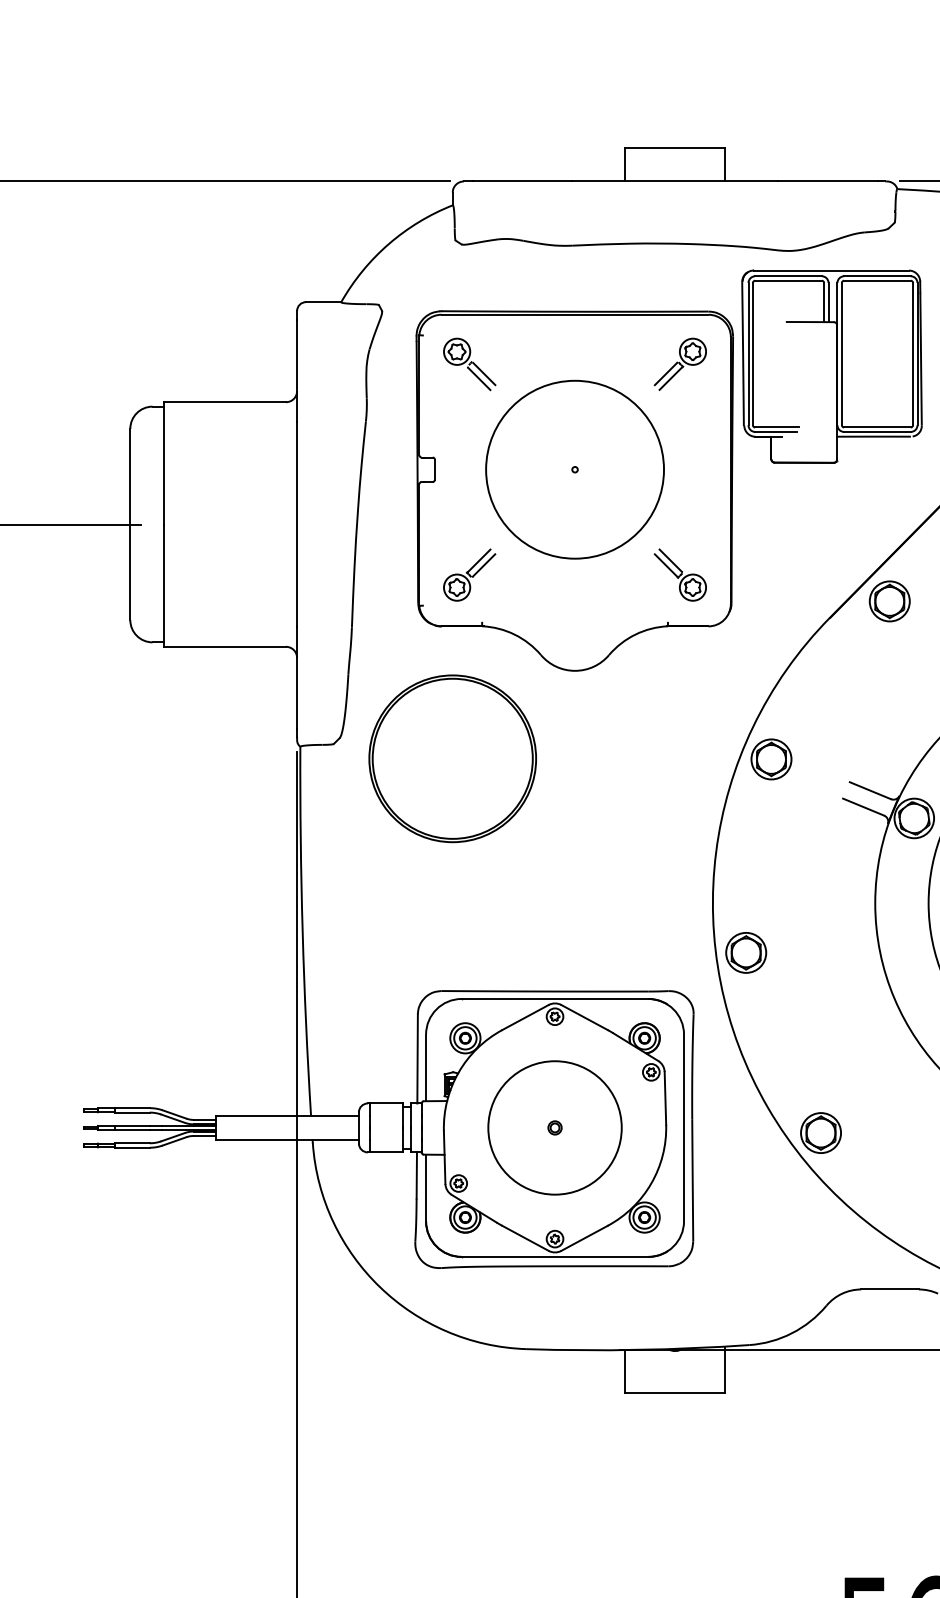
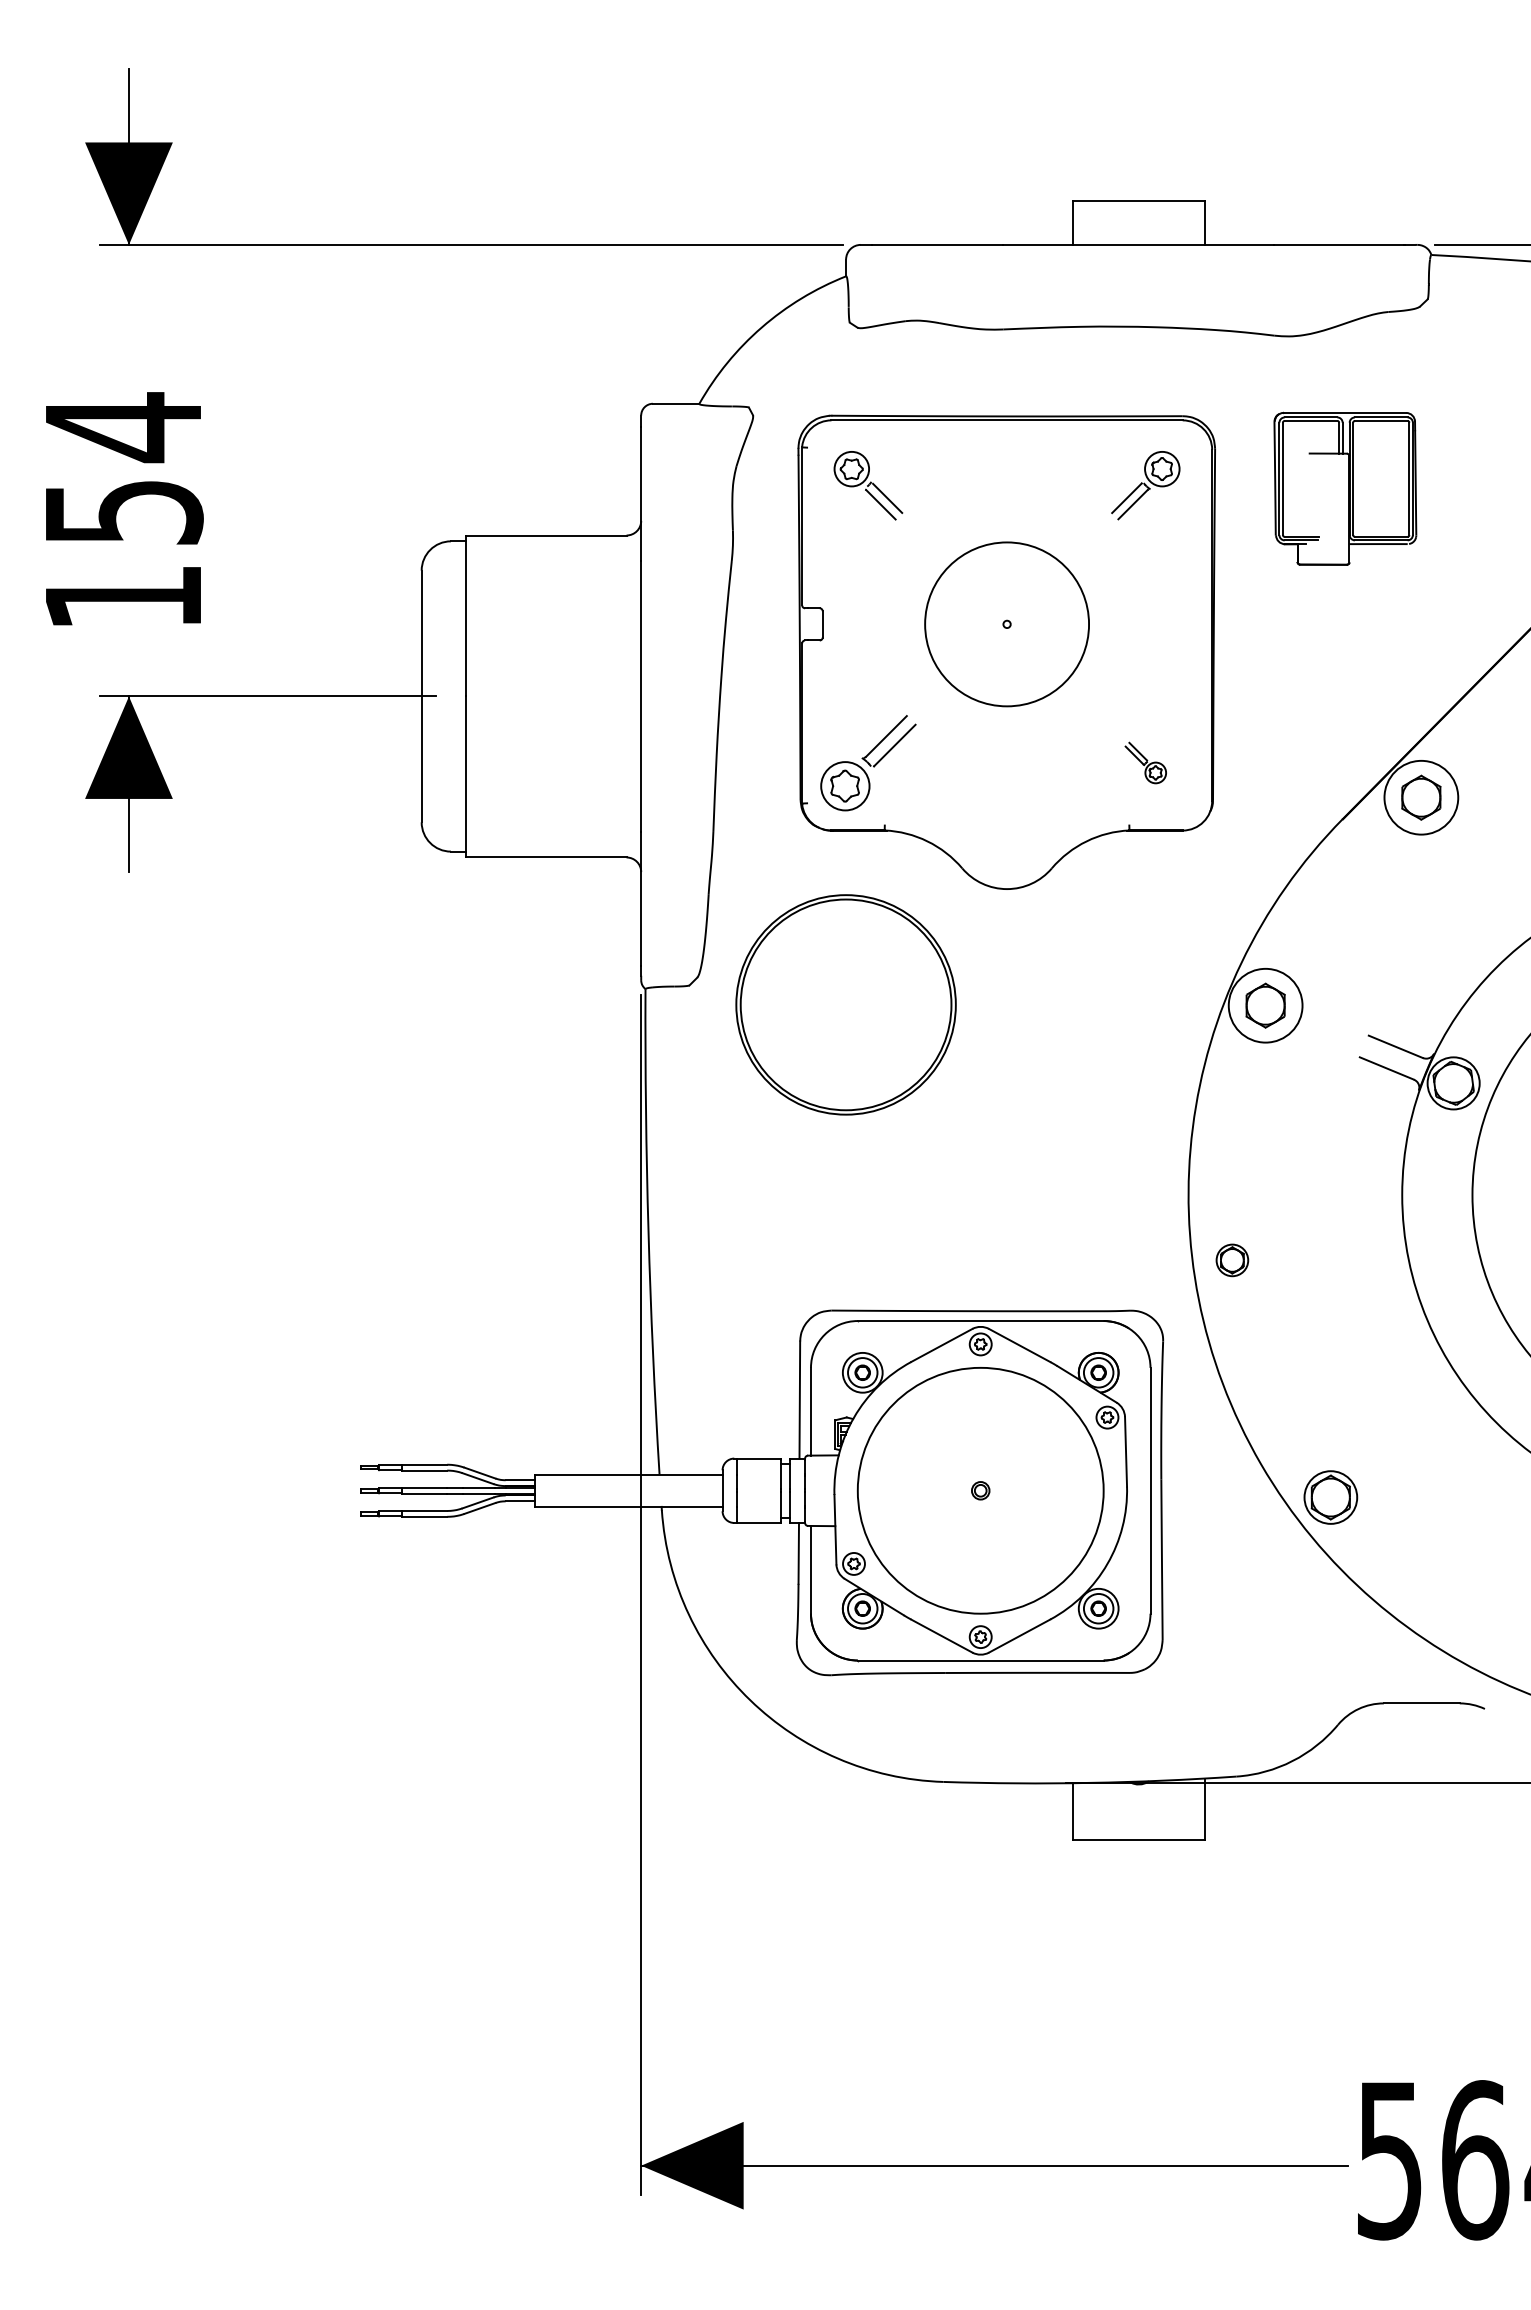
part: (832, 366) -> (1345, 488), size x0.6
circle: (575, 469) -> (1007, 624), size x0.7
part: (469, 574) -> (867, 762), size x1.4
part: (680, 574) -> (1145, 762), size x0.6
circle: (889, 601) -> (1421, 797), size x1.4
circle: (771, 759) -> (1265, 1005), size x1.4
part: (746, 952) -> (1232, 1260), size x0.6
circle: (554, 1127) -> (980, 1490), size x1.4

